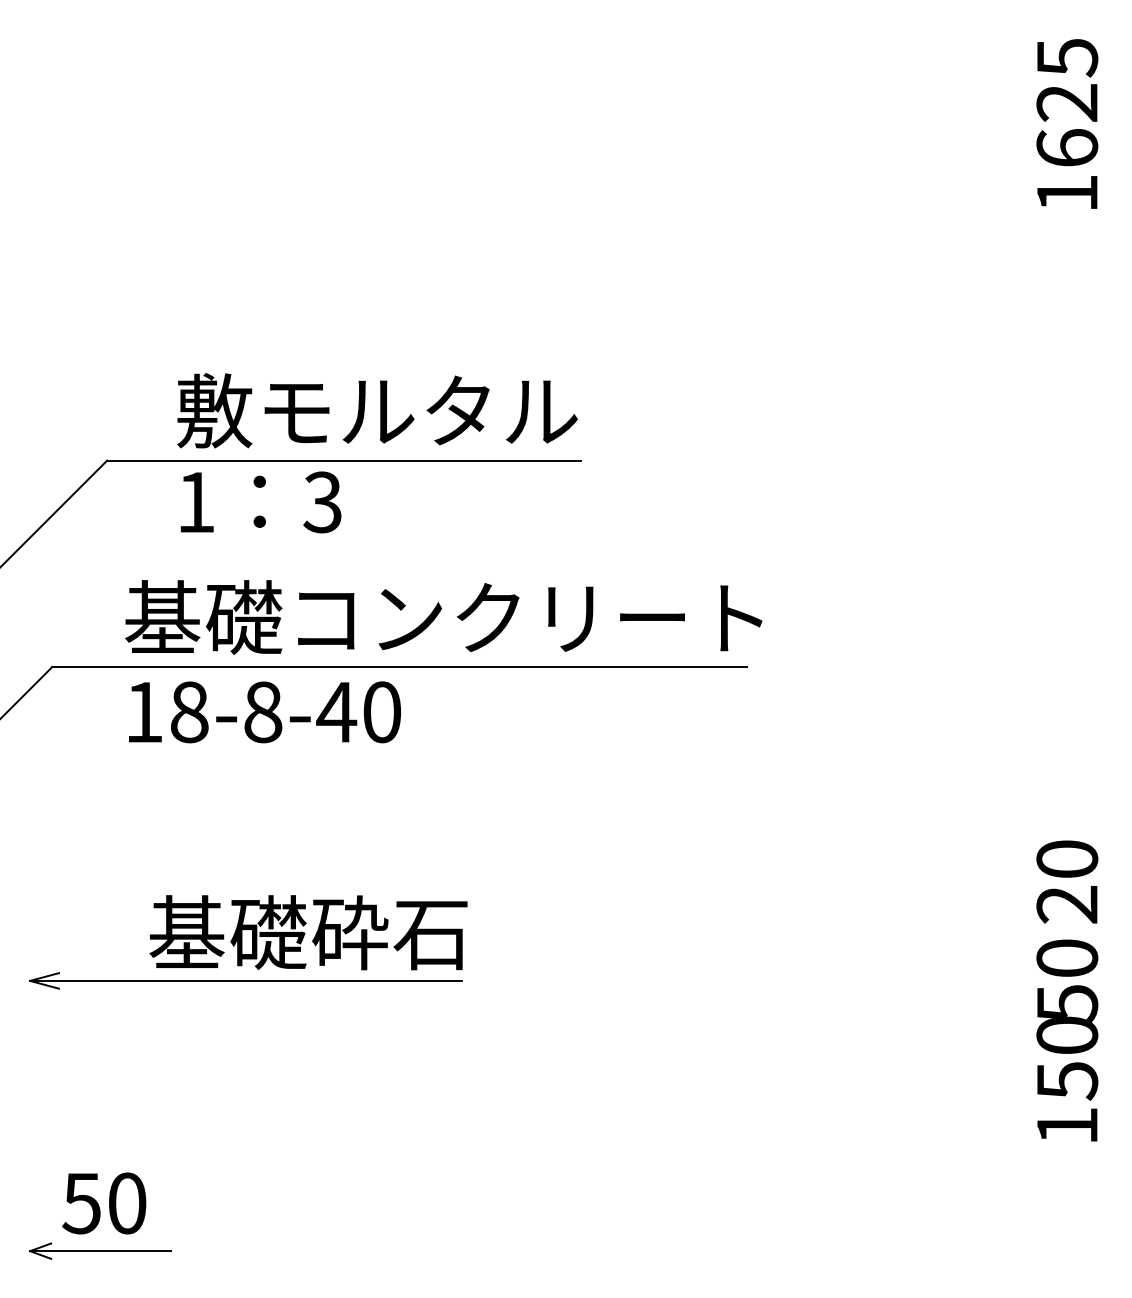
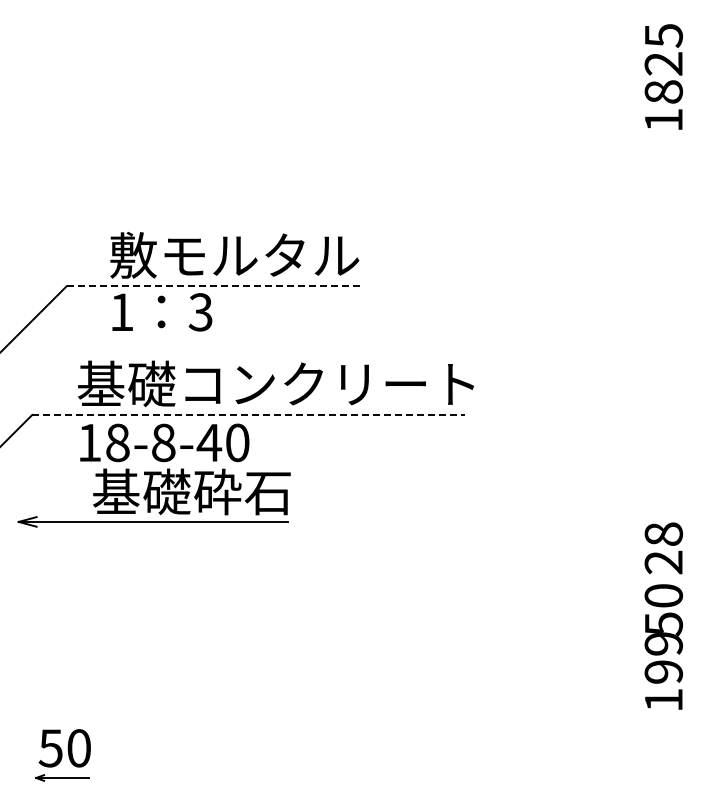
text: (1066, 147) -> (663, 91), 1625 -> 1825
line: (344, 460) -> (214, 286), solid -> dashed
line: (401, 666) -> (249, 414), solid -> dashed
text: (1066, 858) -> (663, 533), 20 -> 28
part: (246, 941) -> (153, 497), moved
text: (1066, 1059) -> (663, 658), 150 -> 199
part: (100, 1250) -> (62, 777), size x0.6

